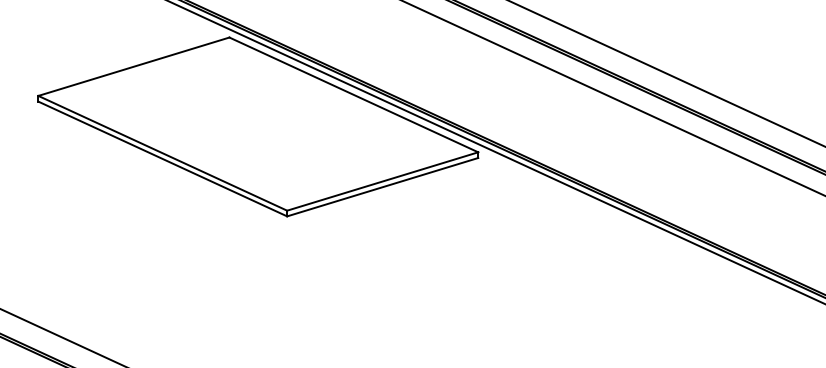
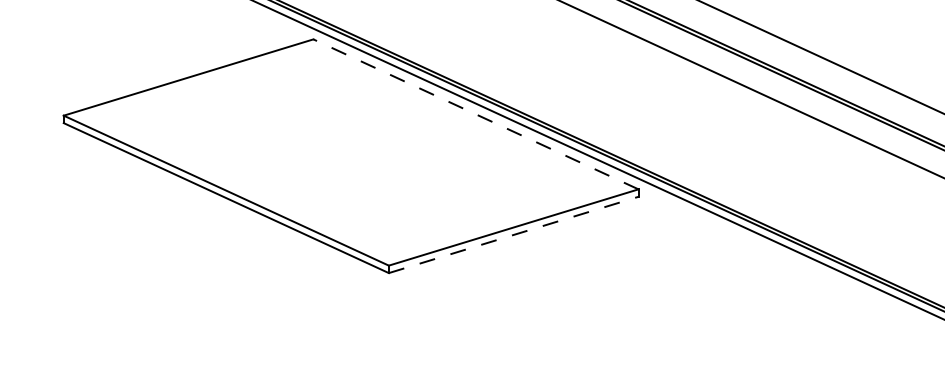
line: (353, 94) -> (475, 113), solid -> dashed
line: (382, 187) -> (513, 235), solid -> dashed

